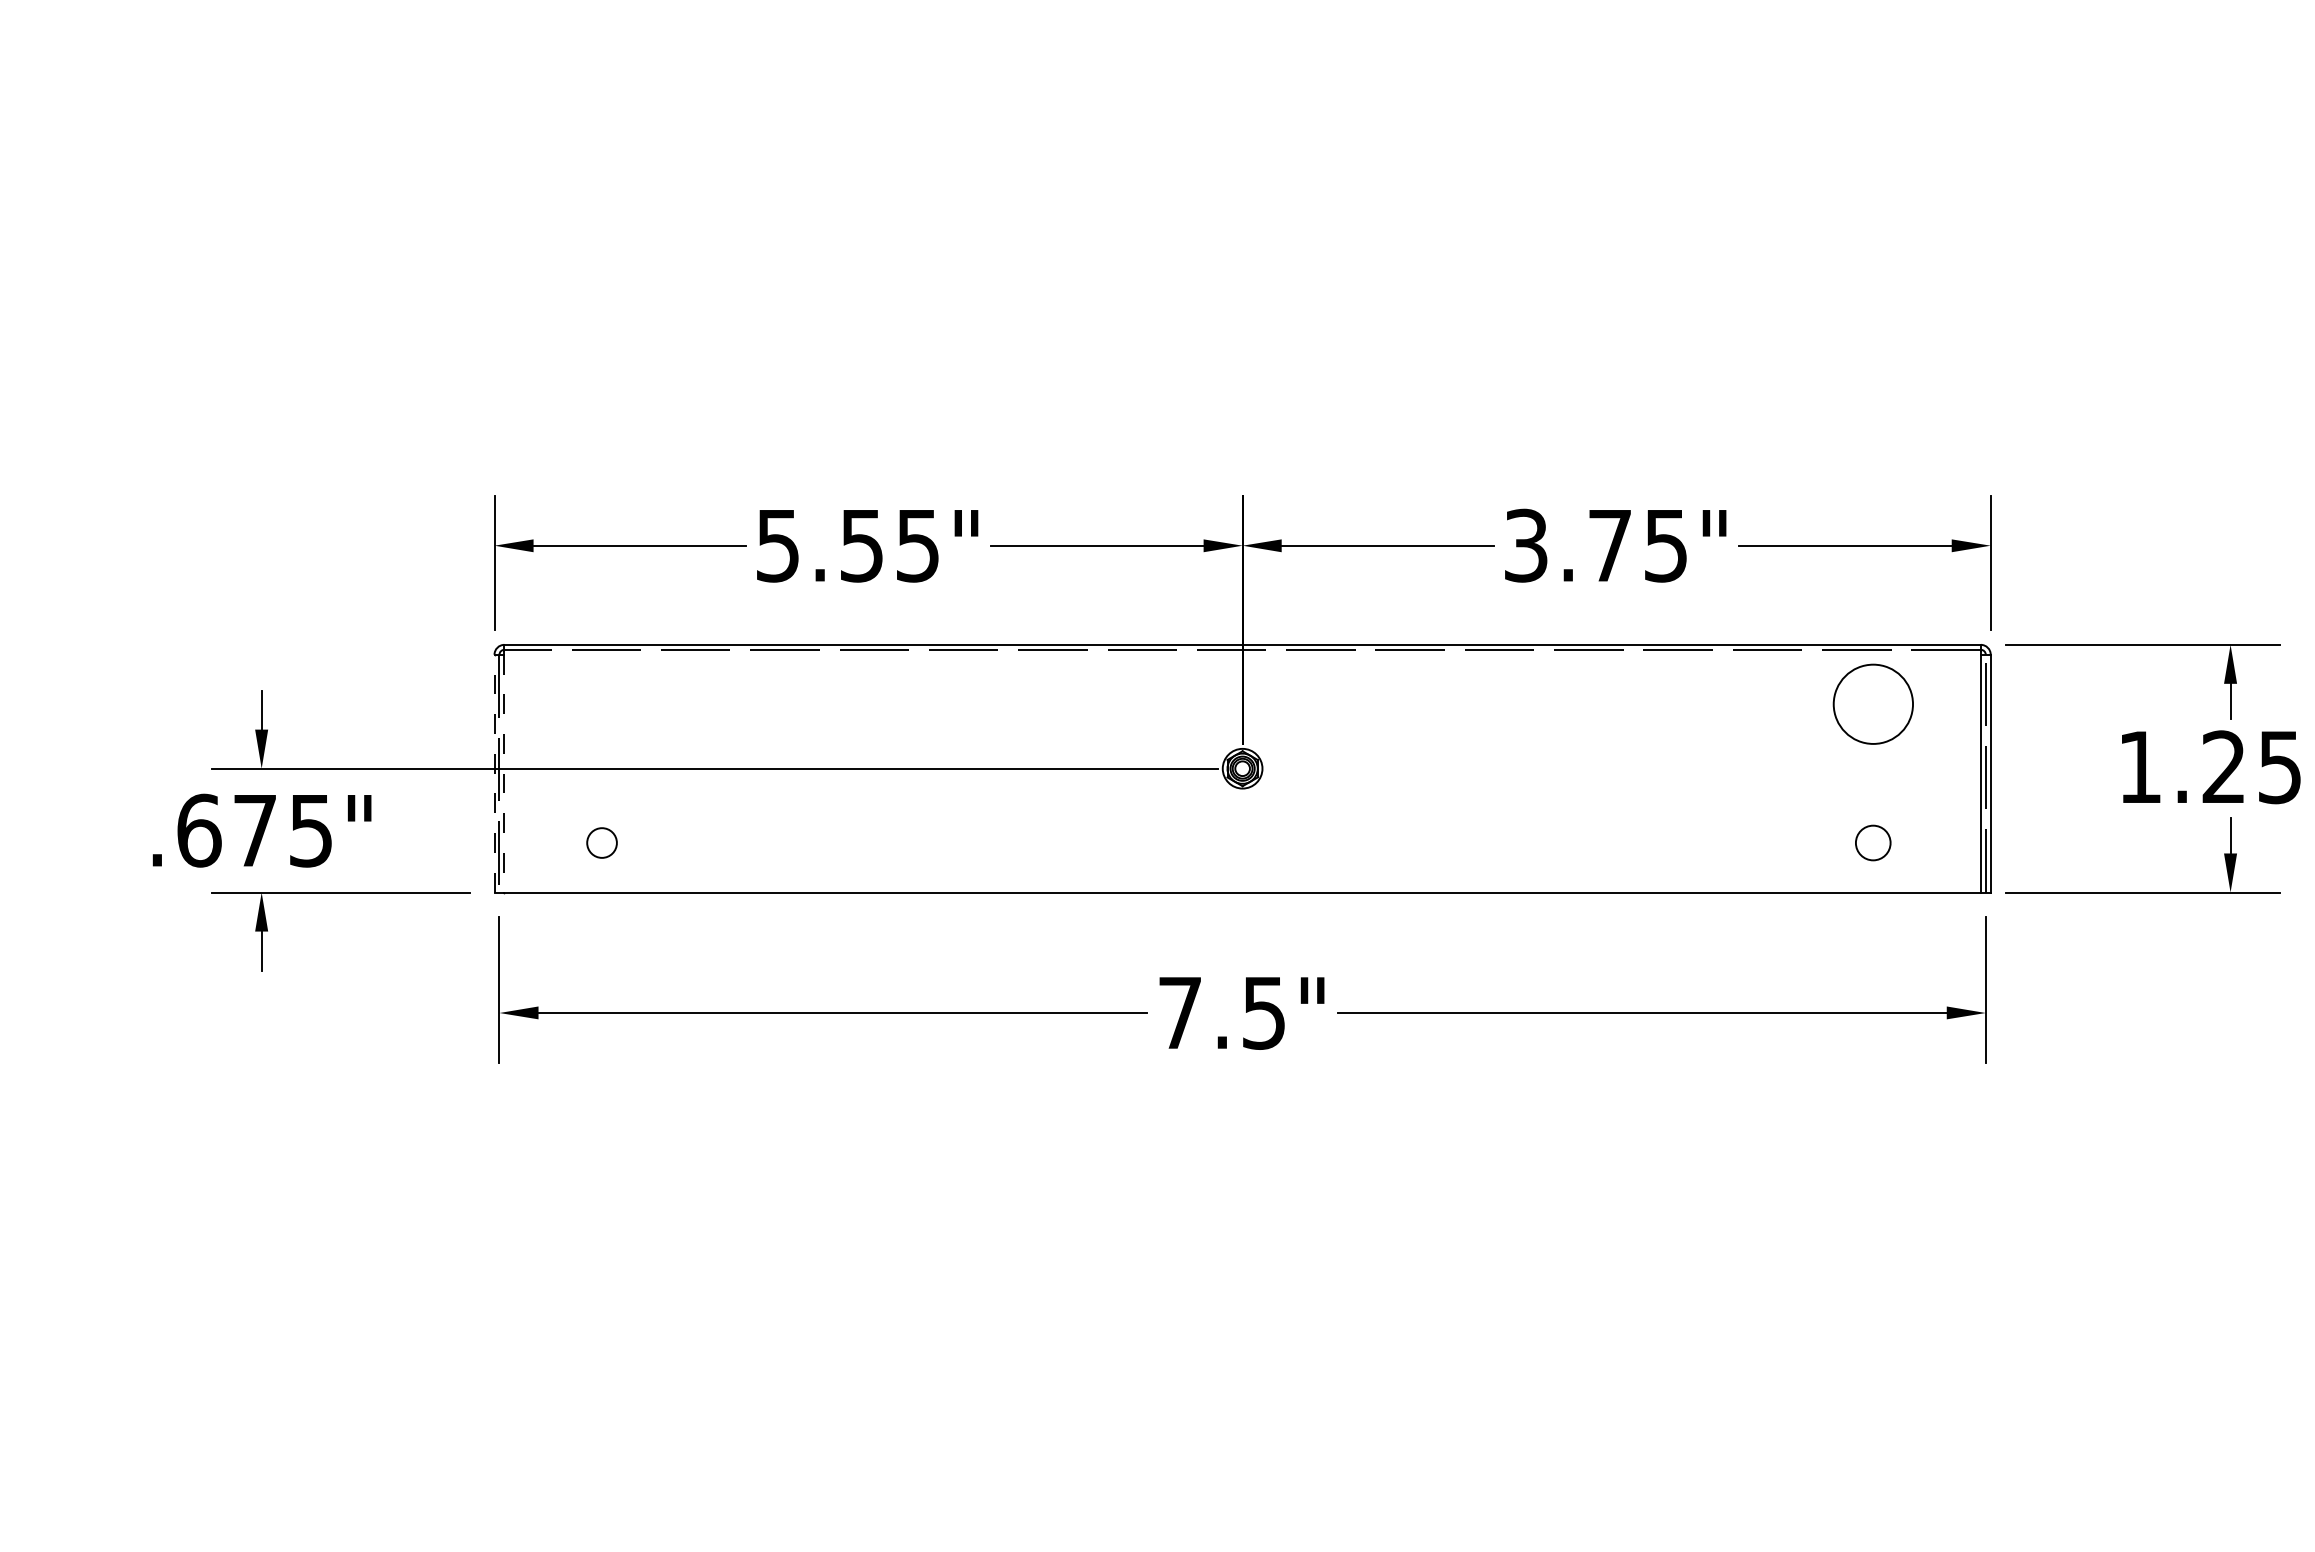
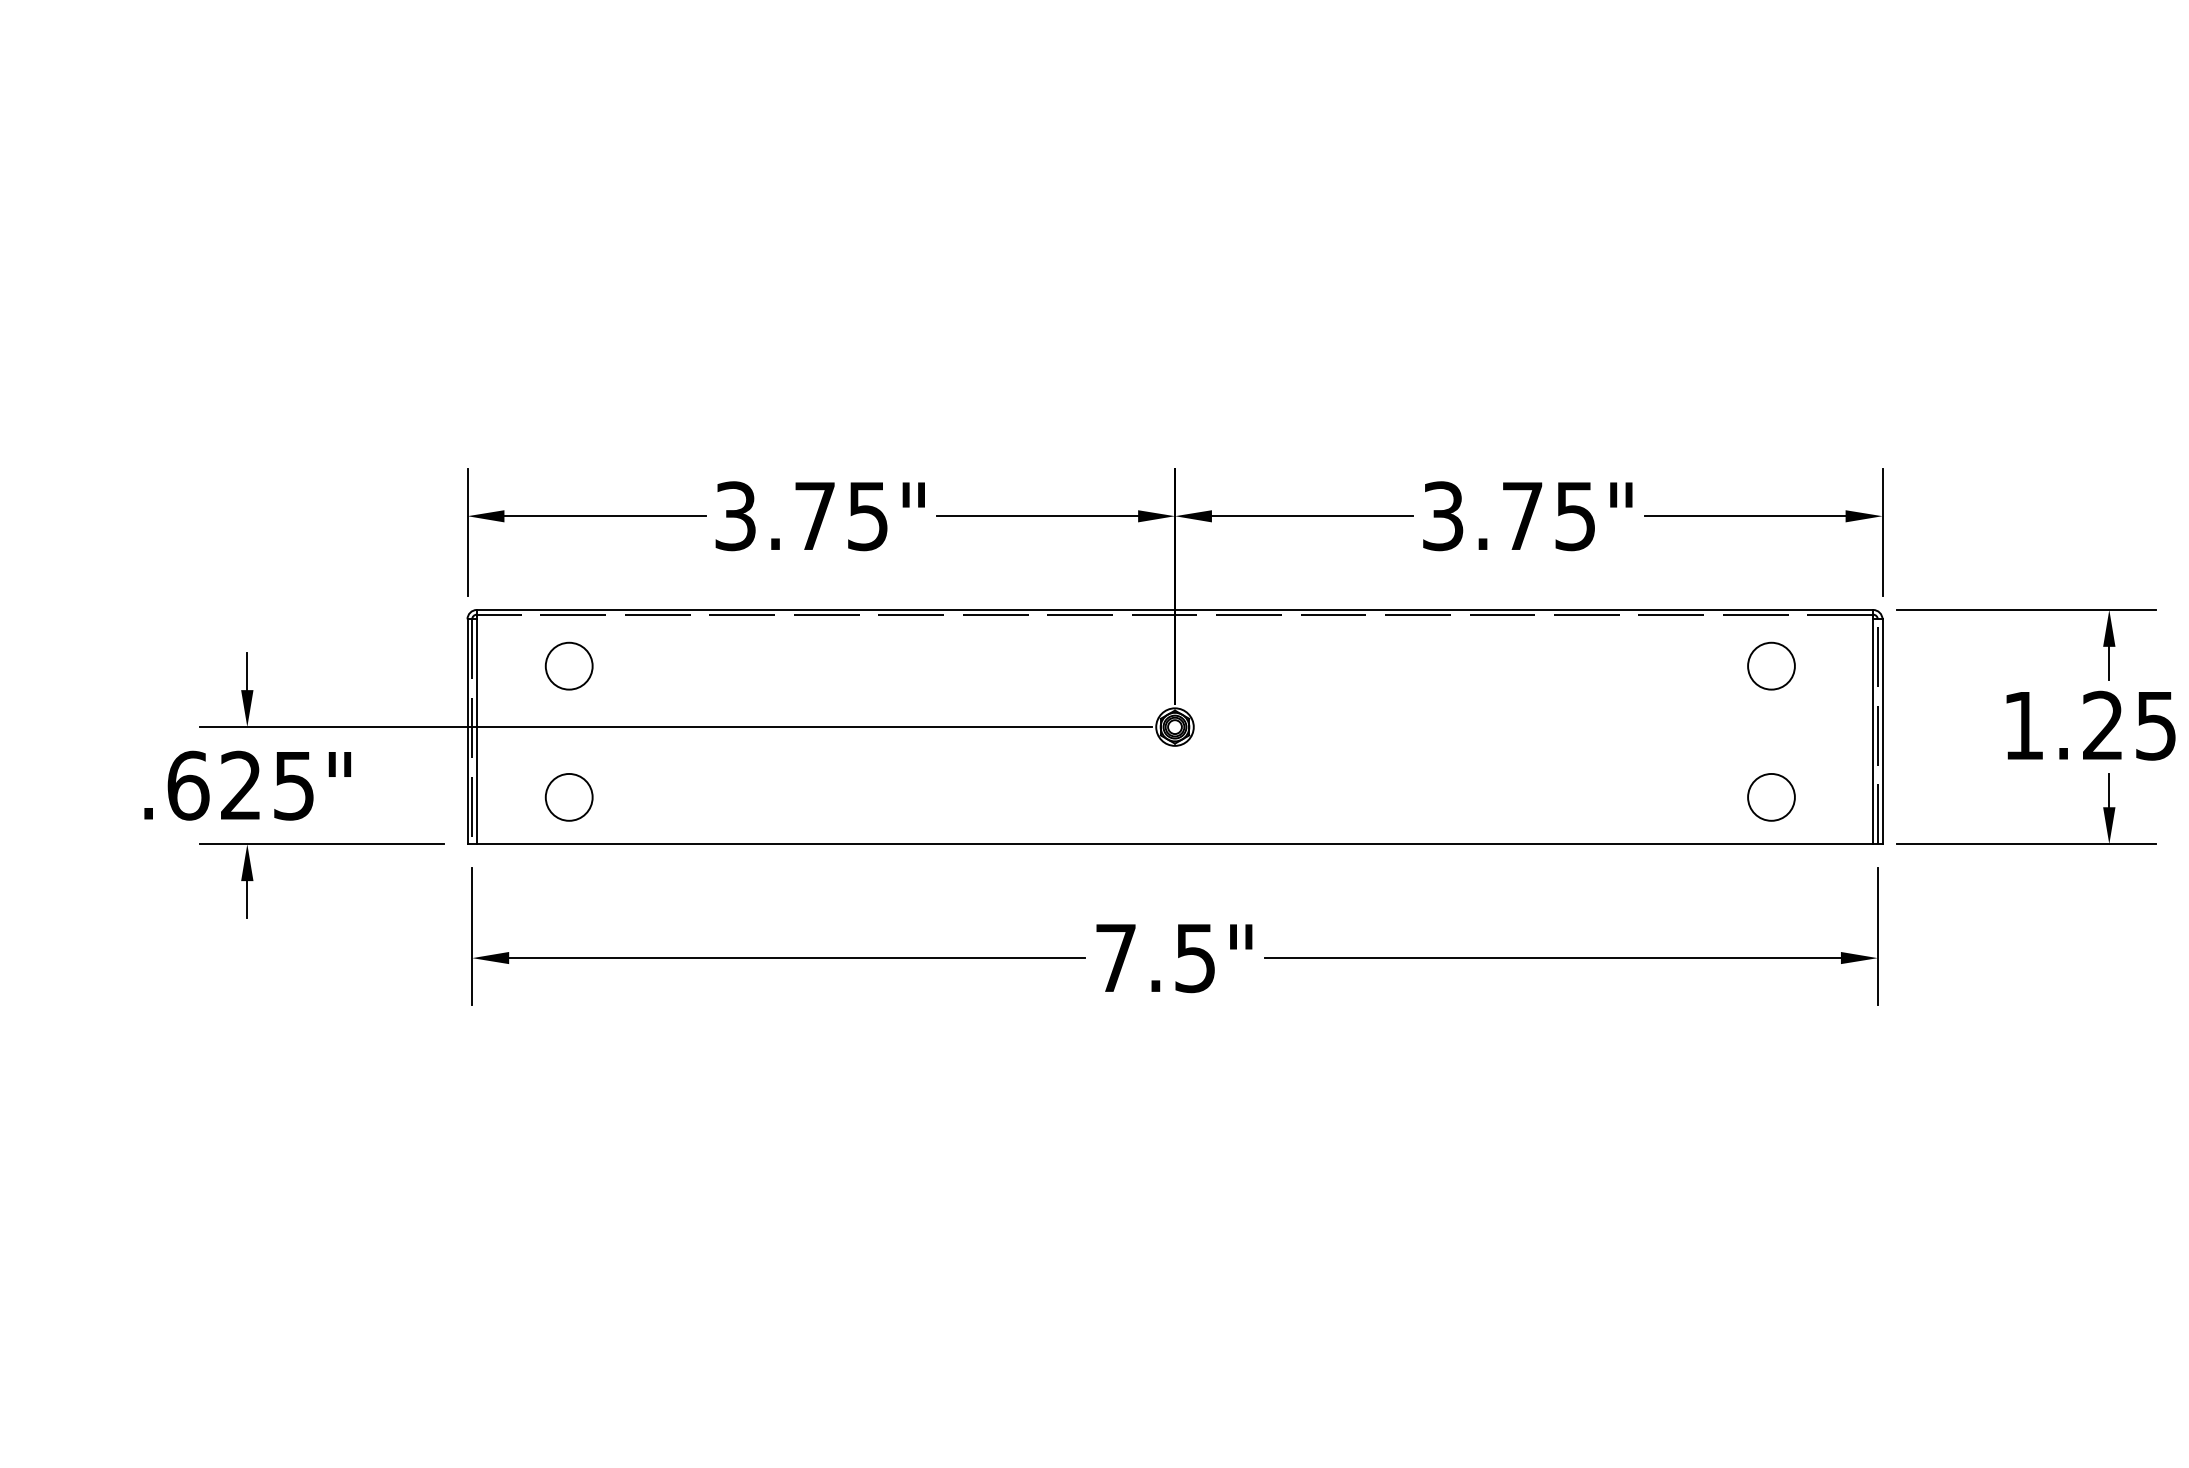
text: (819, 545) -> (774, 516), 5.55" -> 3.75"
circle: (601, 703) -> (568, 665), added
circle: (1873, 704) -> (1771, 666), size x0.62
line: (494, 773) -> (467, 731), dashed -> solid
line: (504, 773) -> (476, 731), dashed -> solid
text: (254, 829) -> (240, 784), .675" -> .625"
circle: (601, 842) -> (568, 796), size x1.67
circle: (1872, 842) -> (1770, 796), size x1.43

